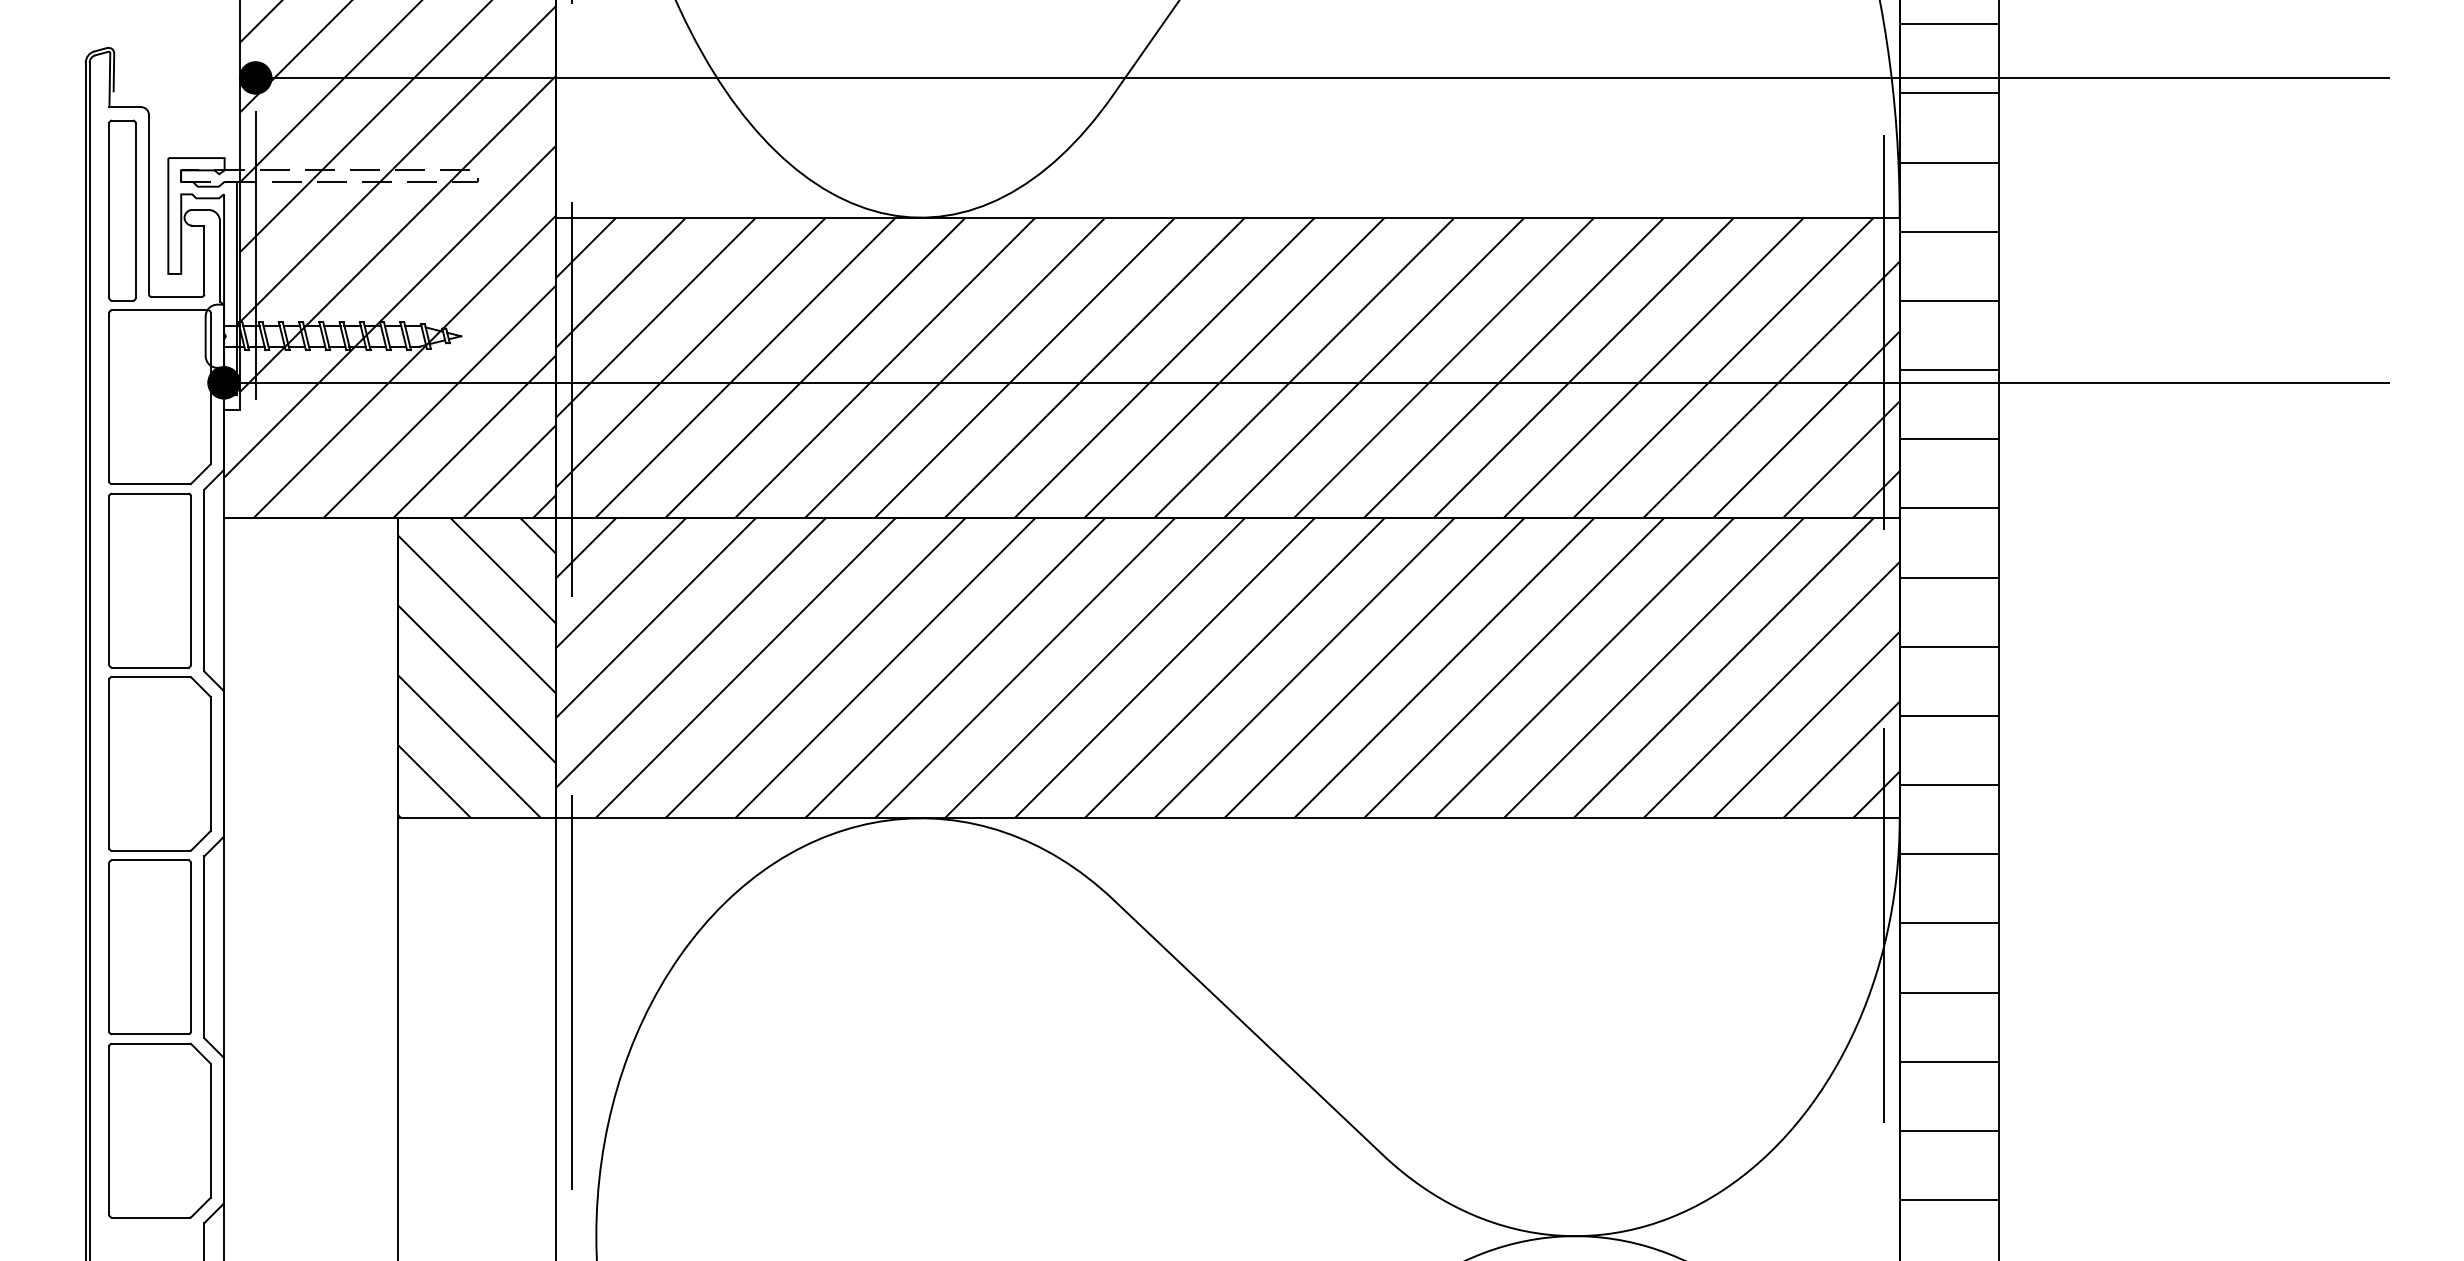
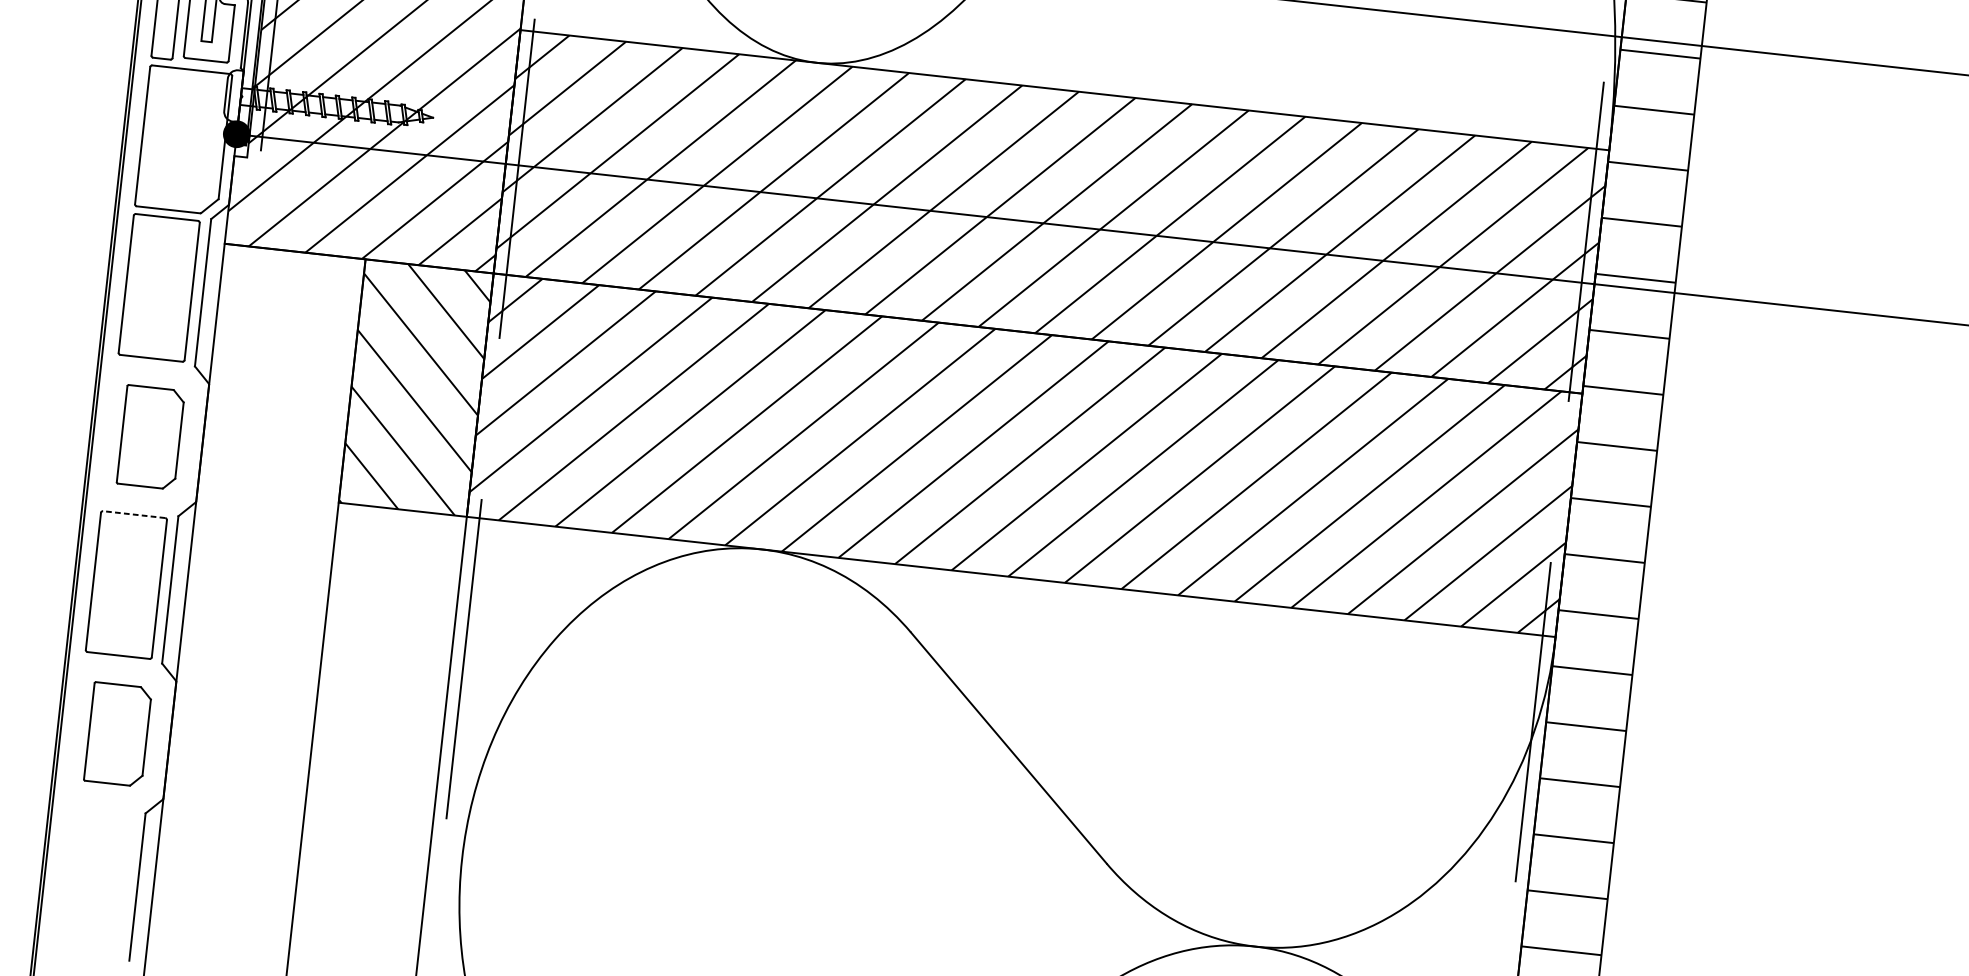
part: (159, 763) -> (150, 436), size x0.7
line: (149, 860) -> (133, 514), solid -> dashed
part: (159, 1130) -> (117, 734), size x0.7

